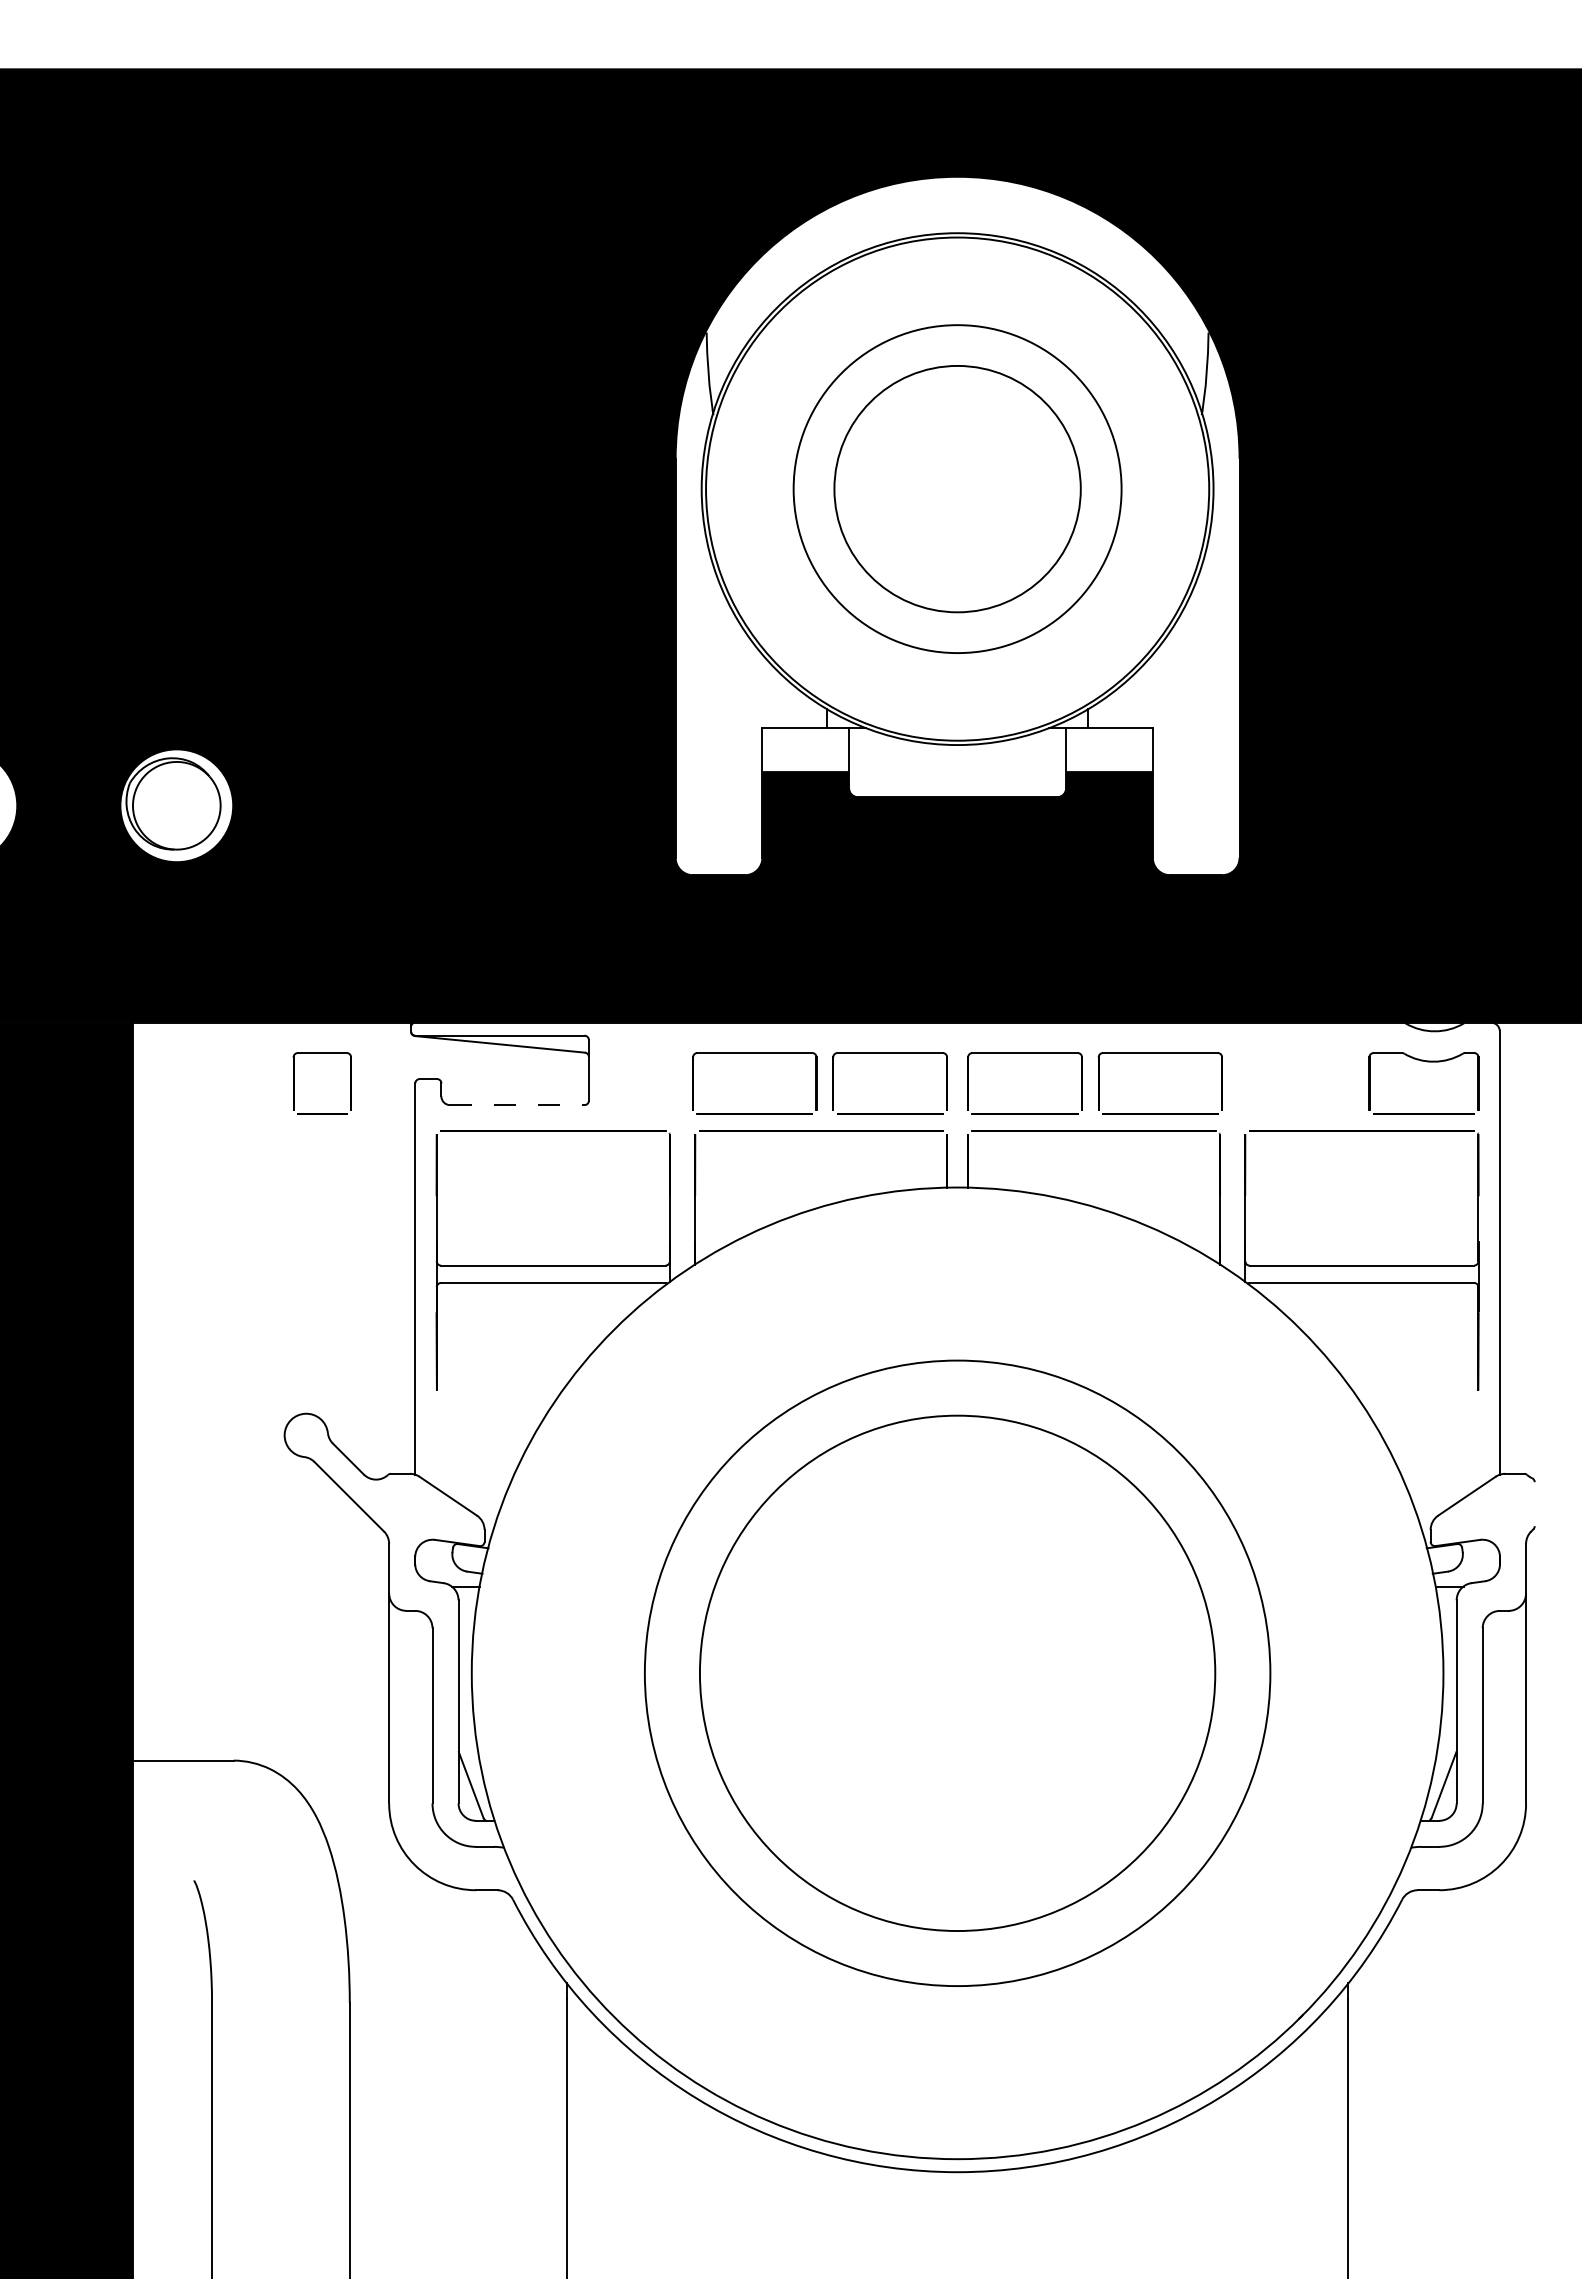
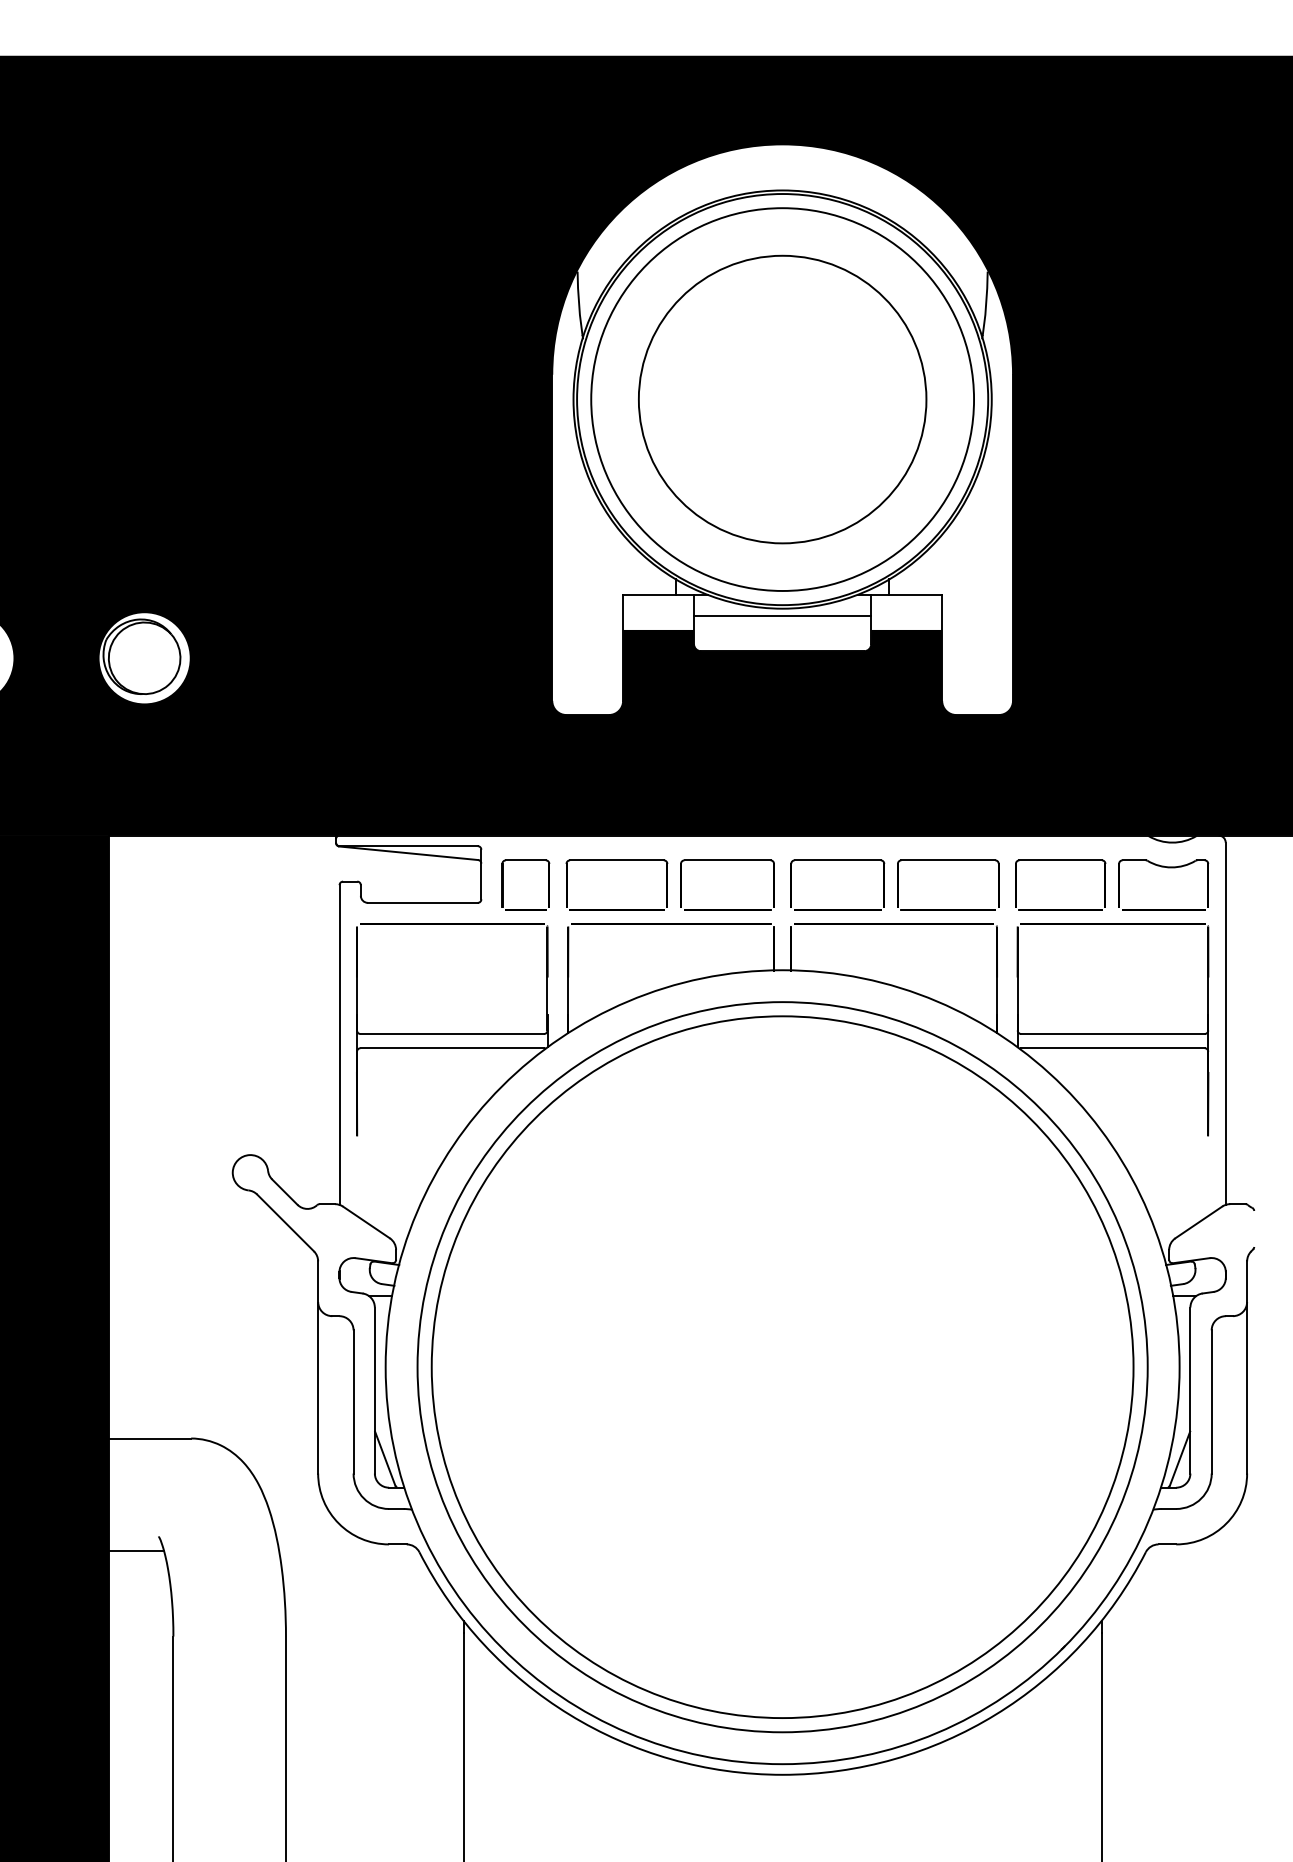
circle: (957, 488) -> (782, 399), size x1.43
circle: (957, 489) -> (782, 399), size x1.43
line: (957, 753) -> (782, 615), added
part: (1297, 1053) -> (1060, 860), added
part: (294, 1083) -> (503, 885), moved
line: (517, 1105) -> (423, 903), dashed -> solid
circle: (957, 1672) -> (782, 1366), size x1.67
circle: (957, 1673) -> (782, 1367), size x1.43
line: (166, 1898) -> (136, 1551), added

